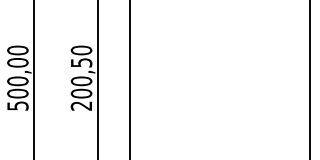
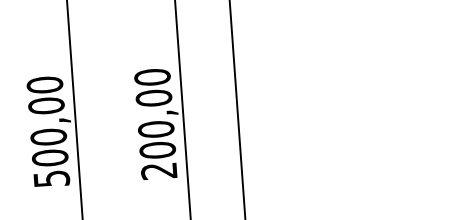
text: (81, 62) -> (153, 97), 200,50 -> 200,00

